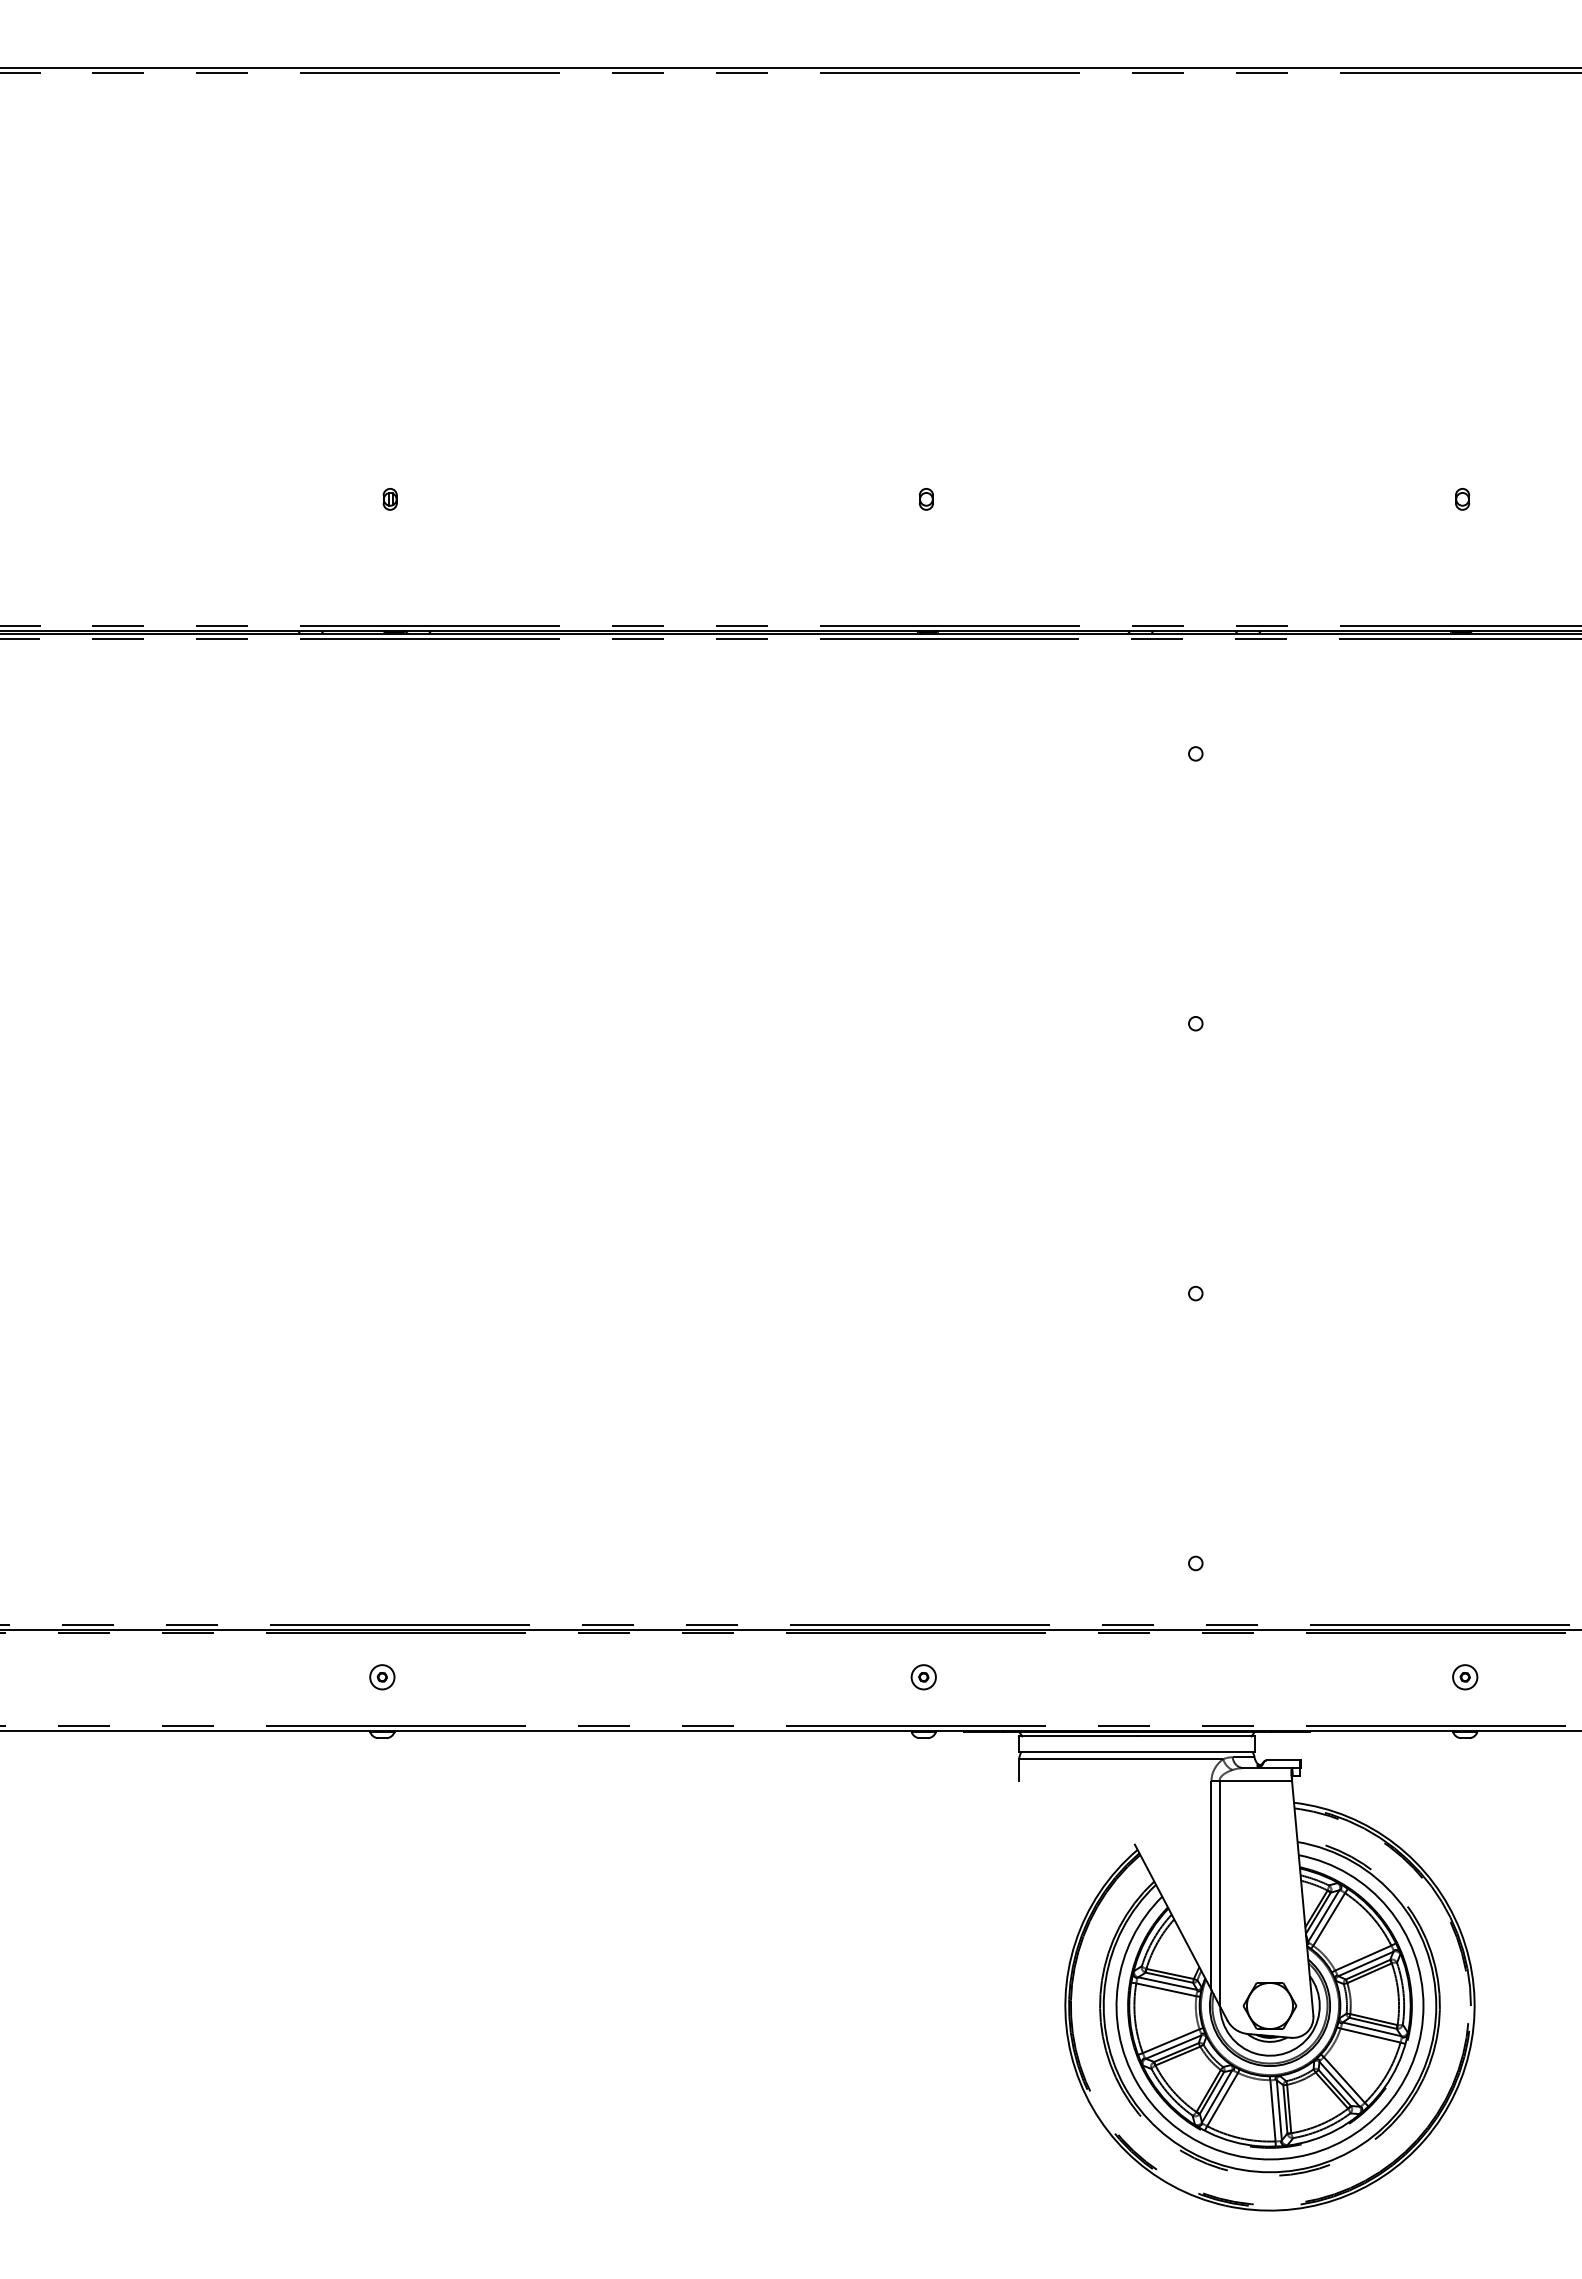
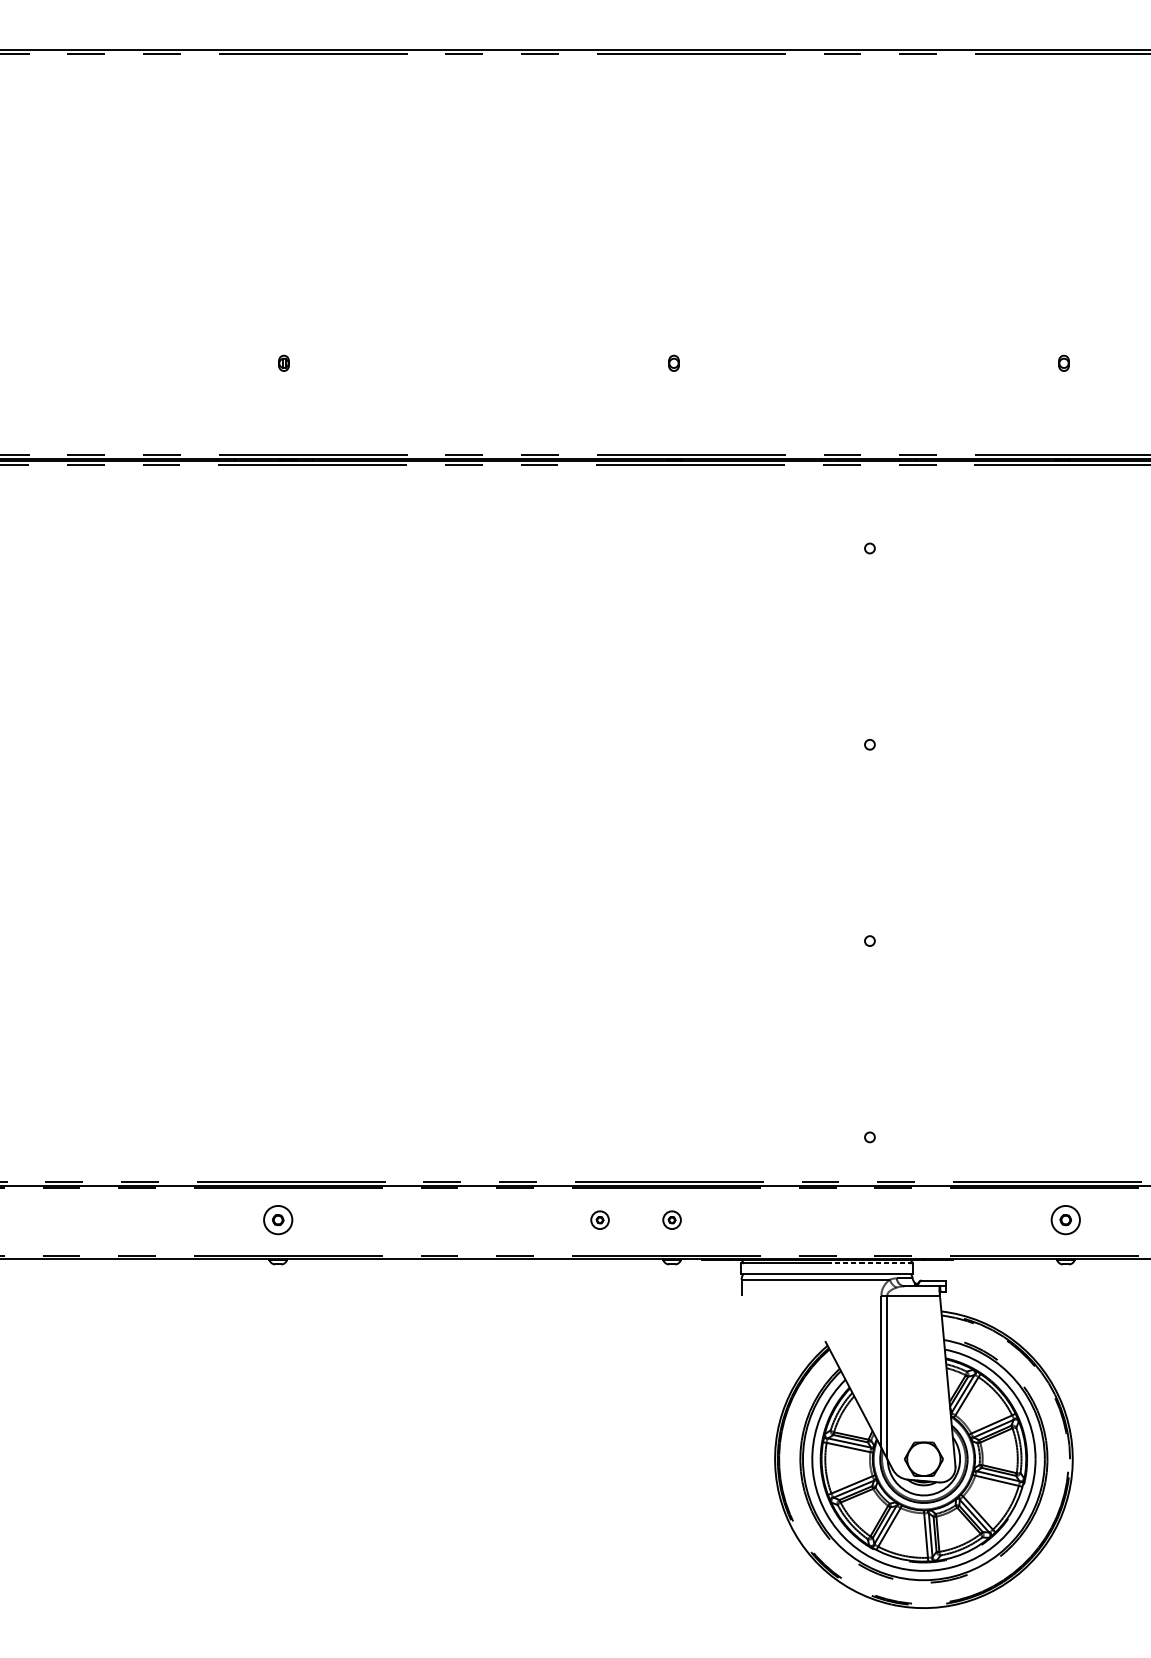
part: (382, 1677) -> (278, 1220), size x1.6
part: (824, 1677) -> (599, 1220), added
part: (1465, 1677) -> (1066, 1220), size x1.6
line: (1195, 1736) -> (869, 1263), solid -> dashed

